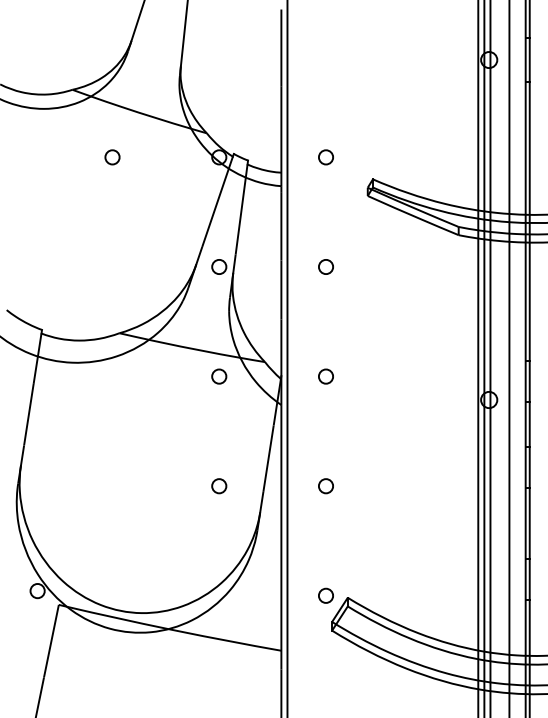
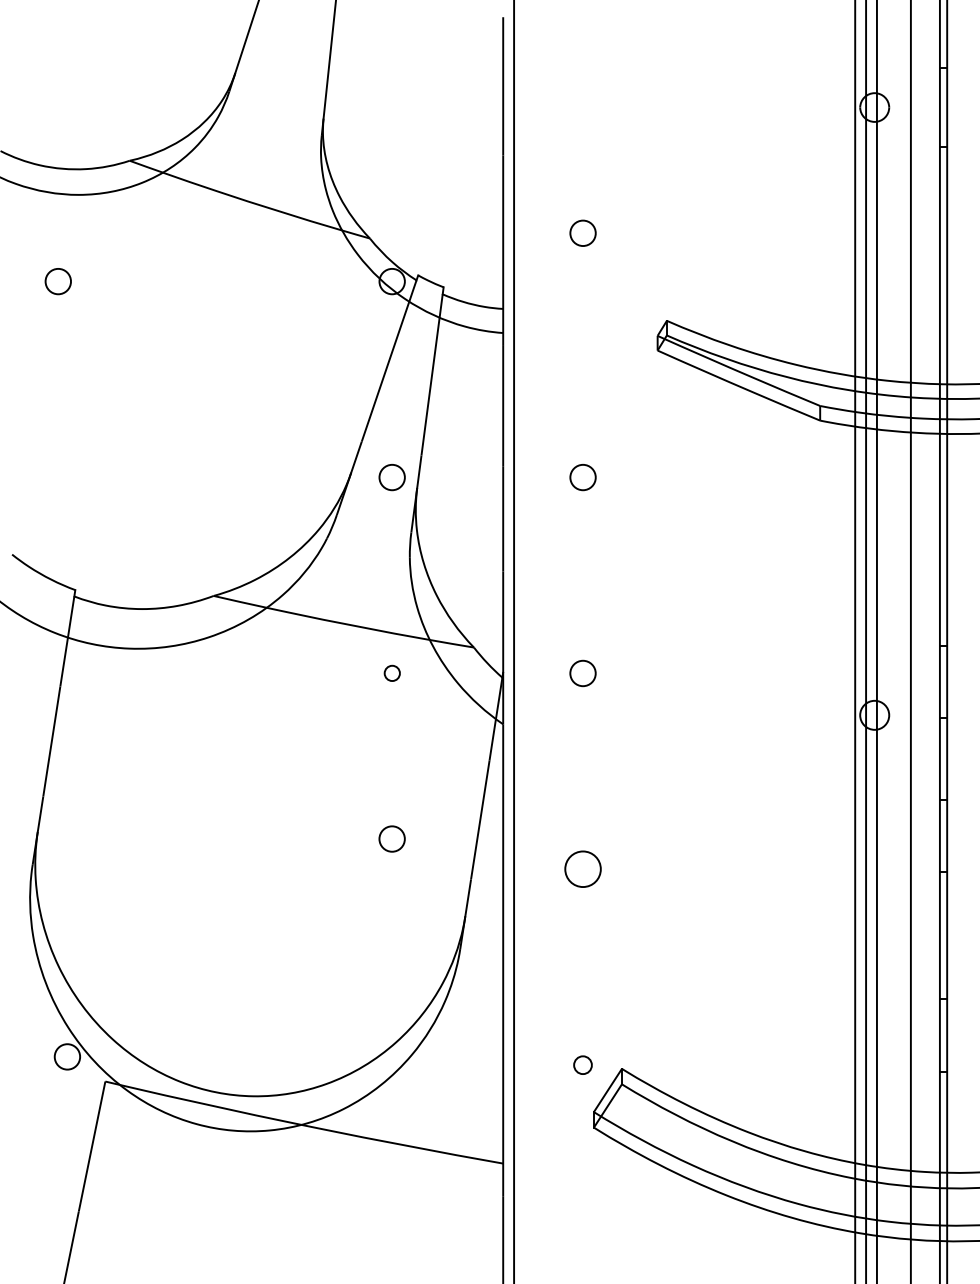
circle: (112, 157) -> (58, 281), moved
circle: (325, 157) -> (582, 233), moved
circle: (219, 376) -> (392, 673), size x0.6
circle: (219, 486) -> (392, 839), moved
circle: (325, 486) -> (582, 869), size x1.4
circle: (325, 595) -> (582, 1064), size x0.7

